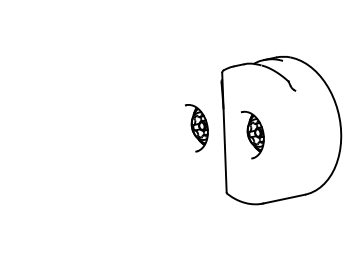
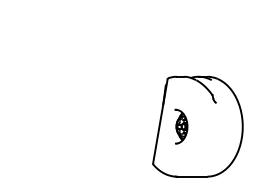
part: (198, 126) -> (143, 113), removed

